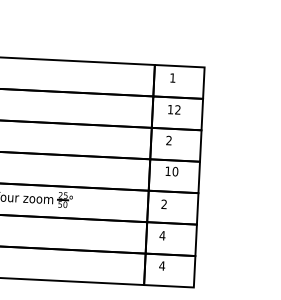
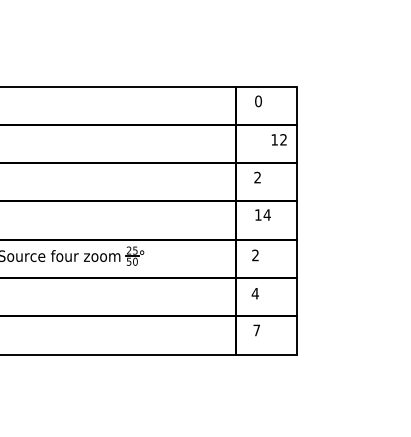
text: (172, 78) -> (258, 101), 1 -> 0
text: (173, 109) -> (278, 139), moved
text: (174, 171) -> (266, 214), 10 -> 14
text: (161, 266) -> (256, 330), 4 -> 7

